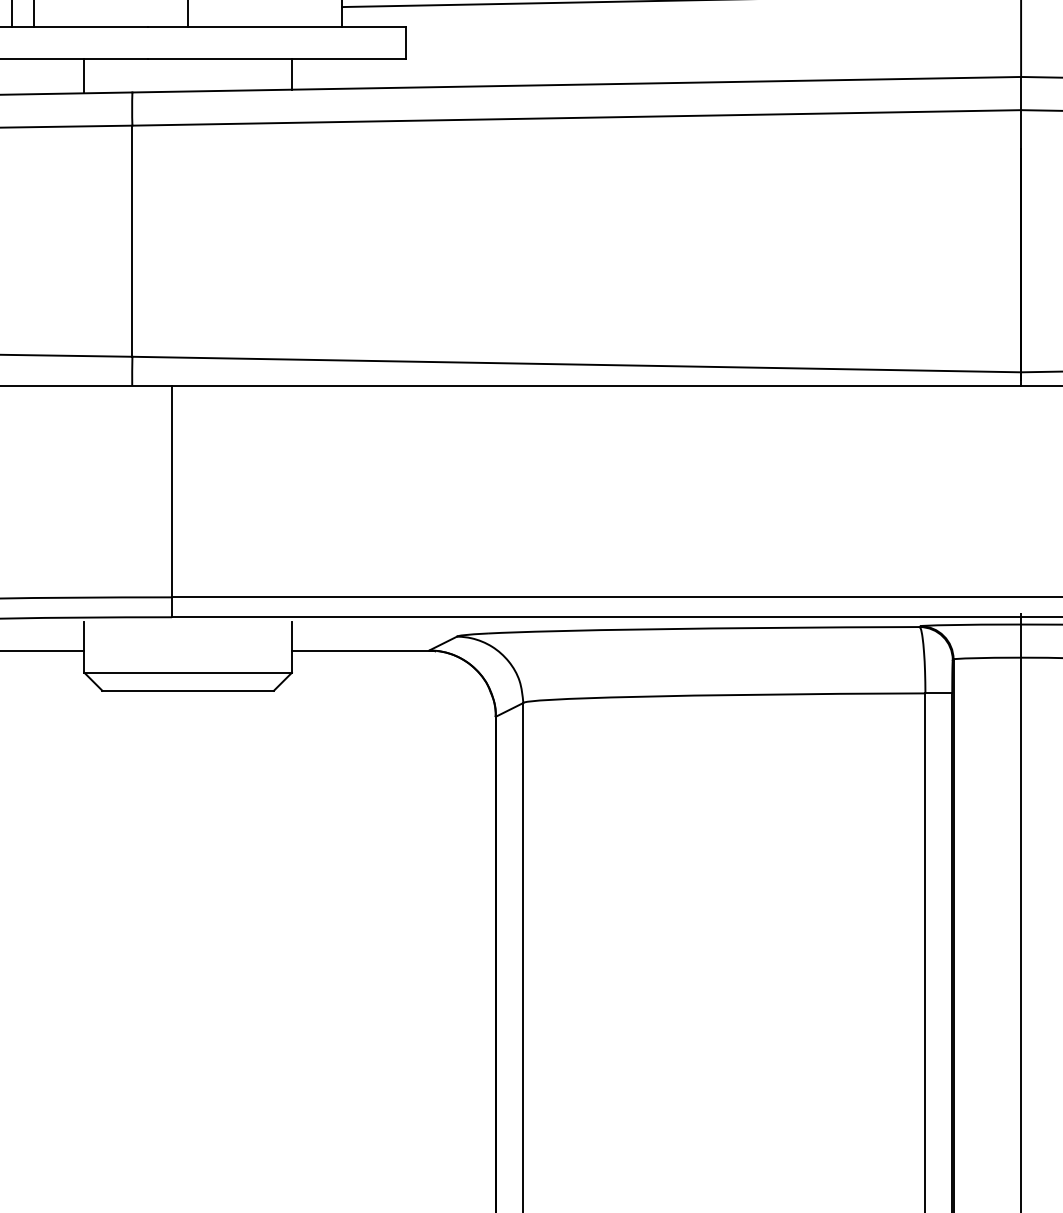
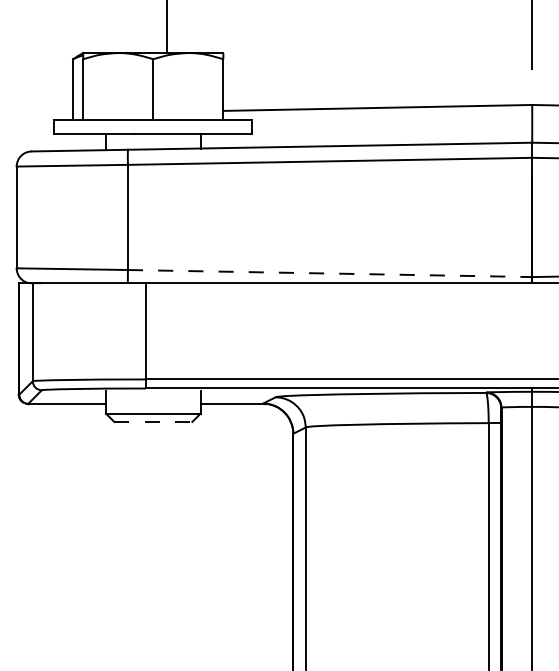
line: (577, 364) -> (330, 273), solid -> dashed
line: (188, 689) -> (153, 421), solid -> dashed

